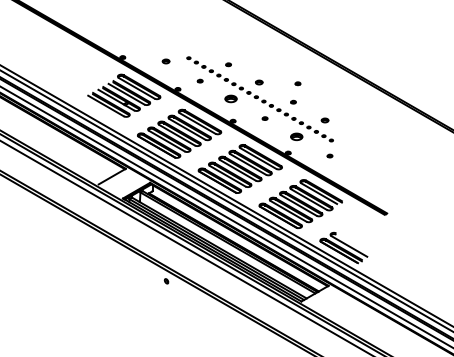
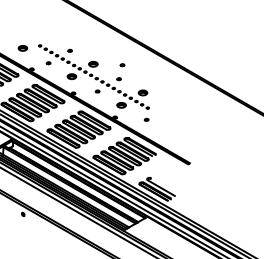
part: (165, 61) -> (22, 48), size x1.67
part: (258, 82) -> (92, 64), size x1.67
part: (324, 120) -> (142, 92), size x1.67

